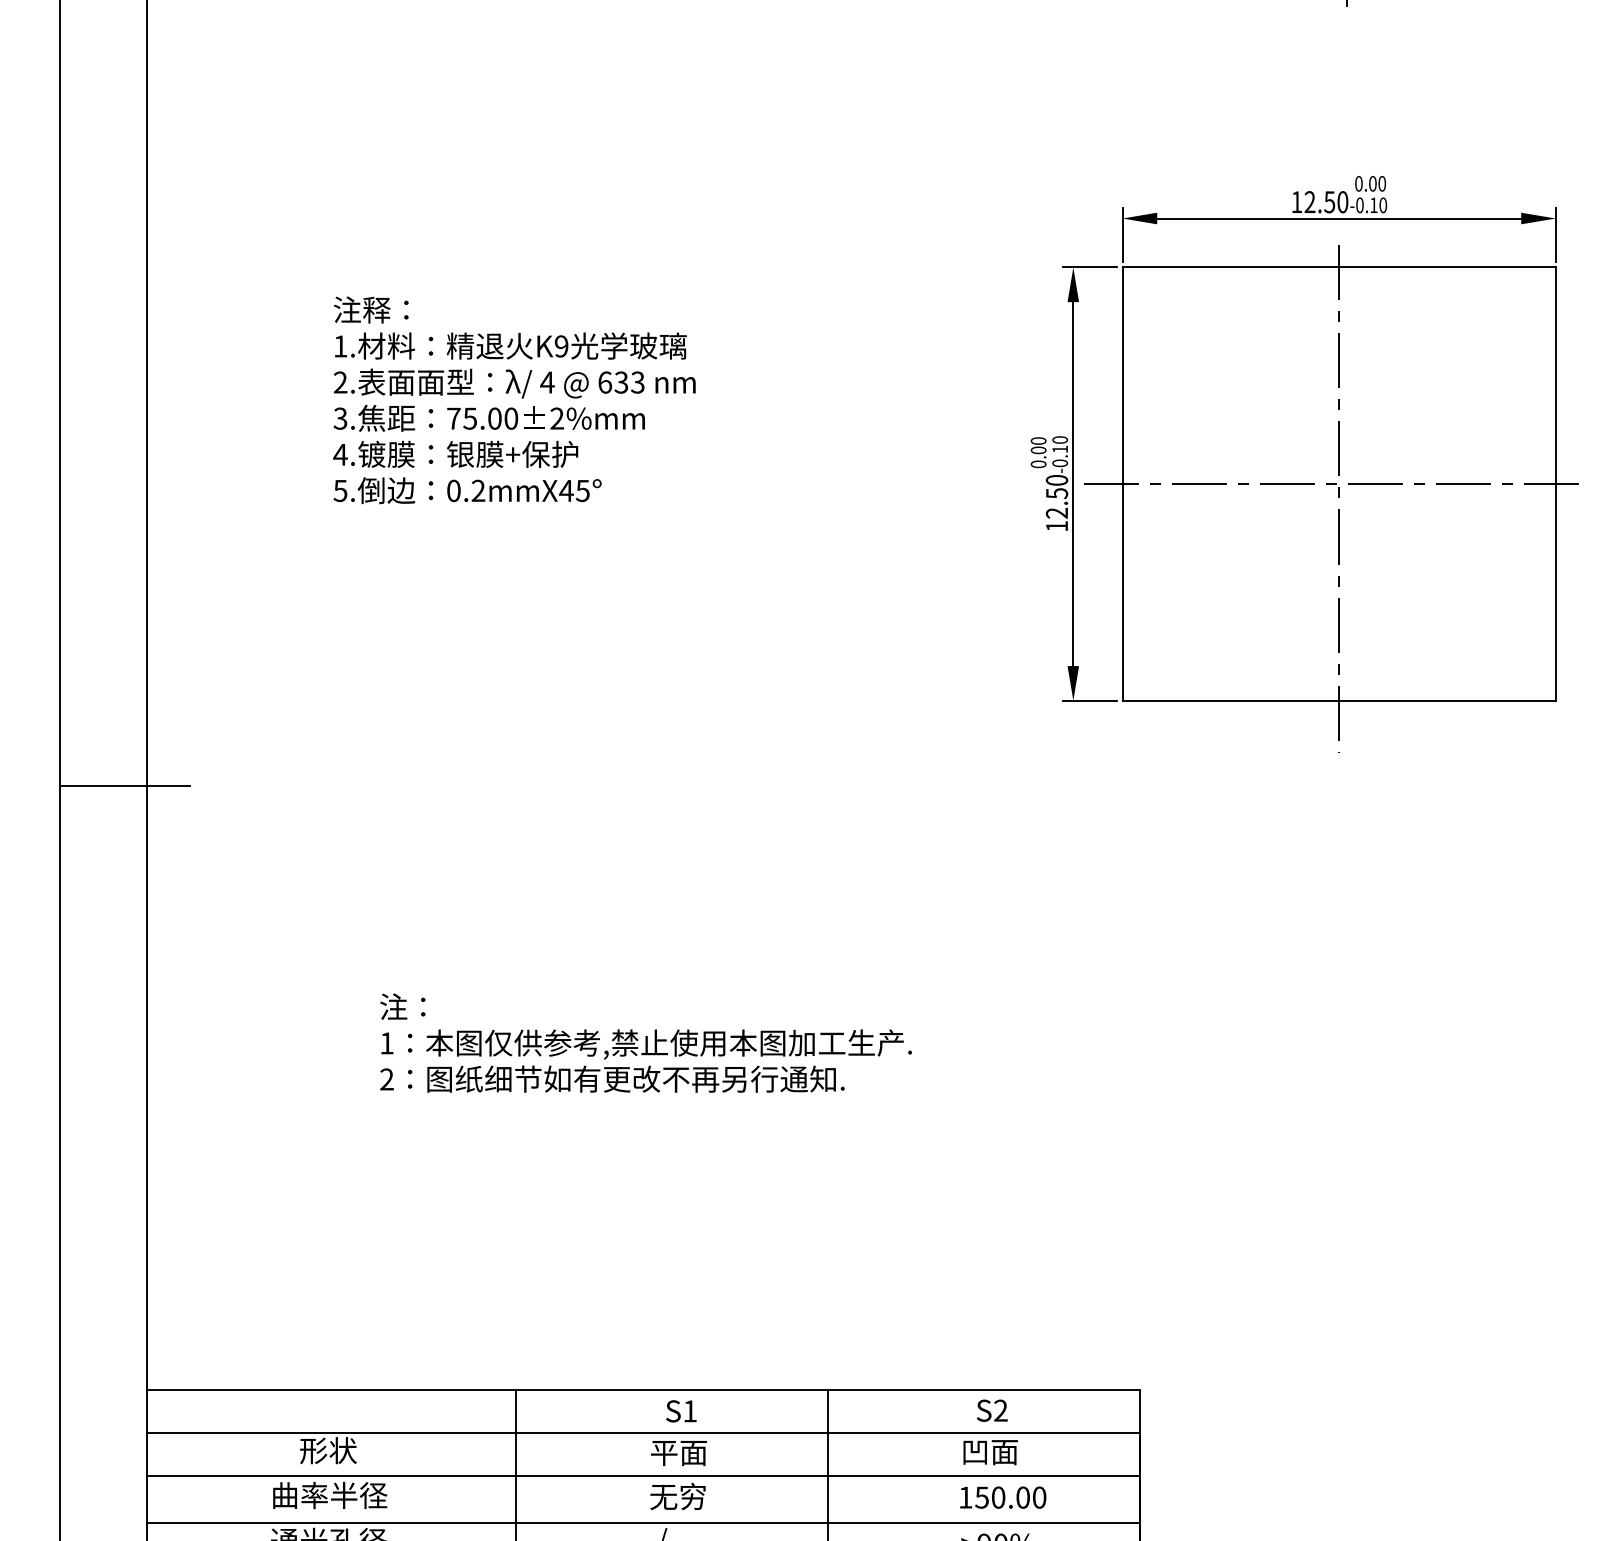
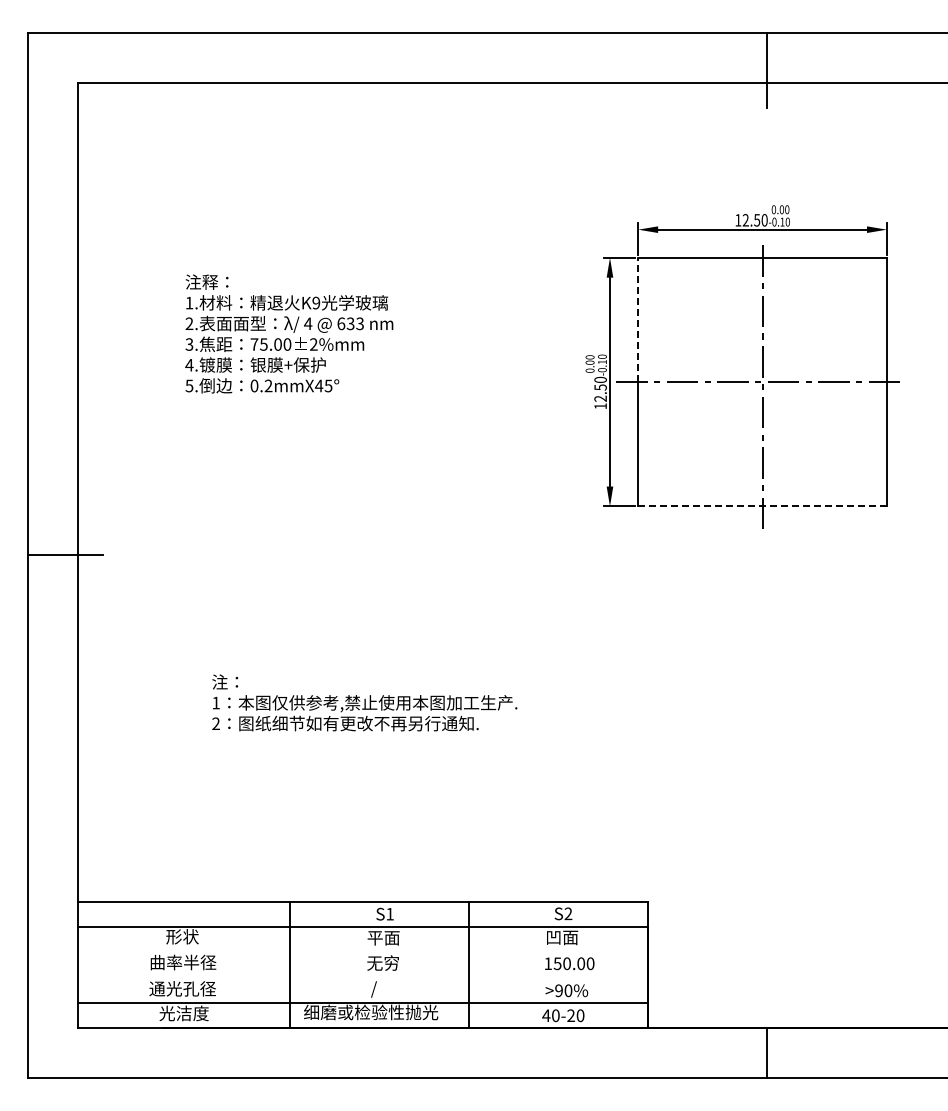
line: (1123, 375) -> (638, 319), solid -> dashed
line: (1339, 700) -> (762, 506), solid -> dashed
line: (643, 1476) -> (363, 951), removed
line: (643, 1523) -> (363, 978), removed

